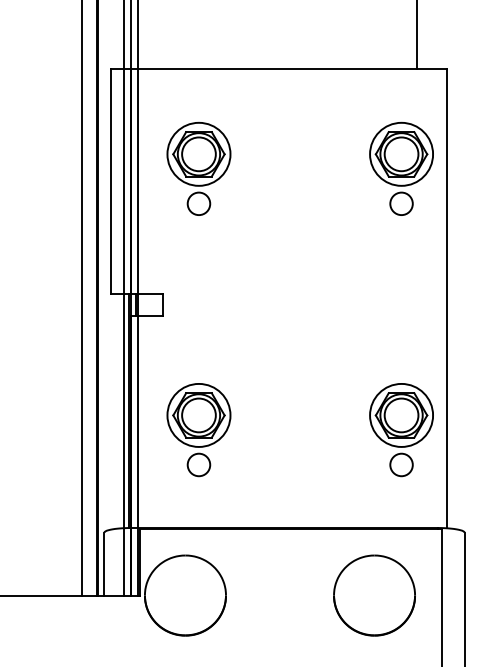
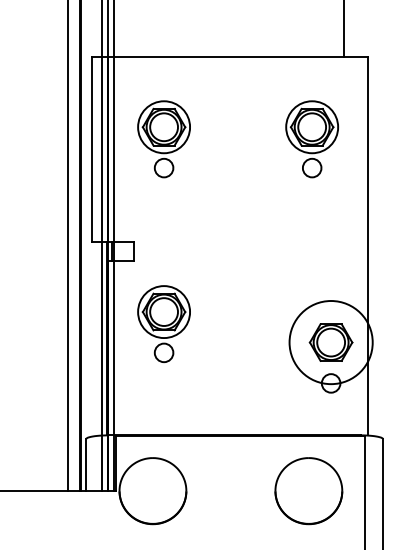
part: (401, 168) -> (312, 138), moved
circle: (401, 414) -> (331, 341), size x1.6
part: (198, 430) -> (163, 324), moved

